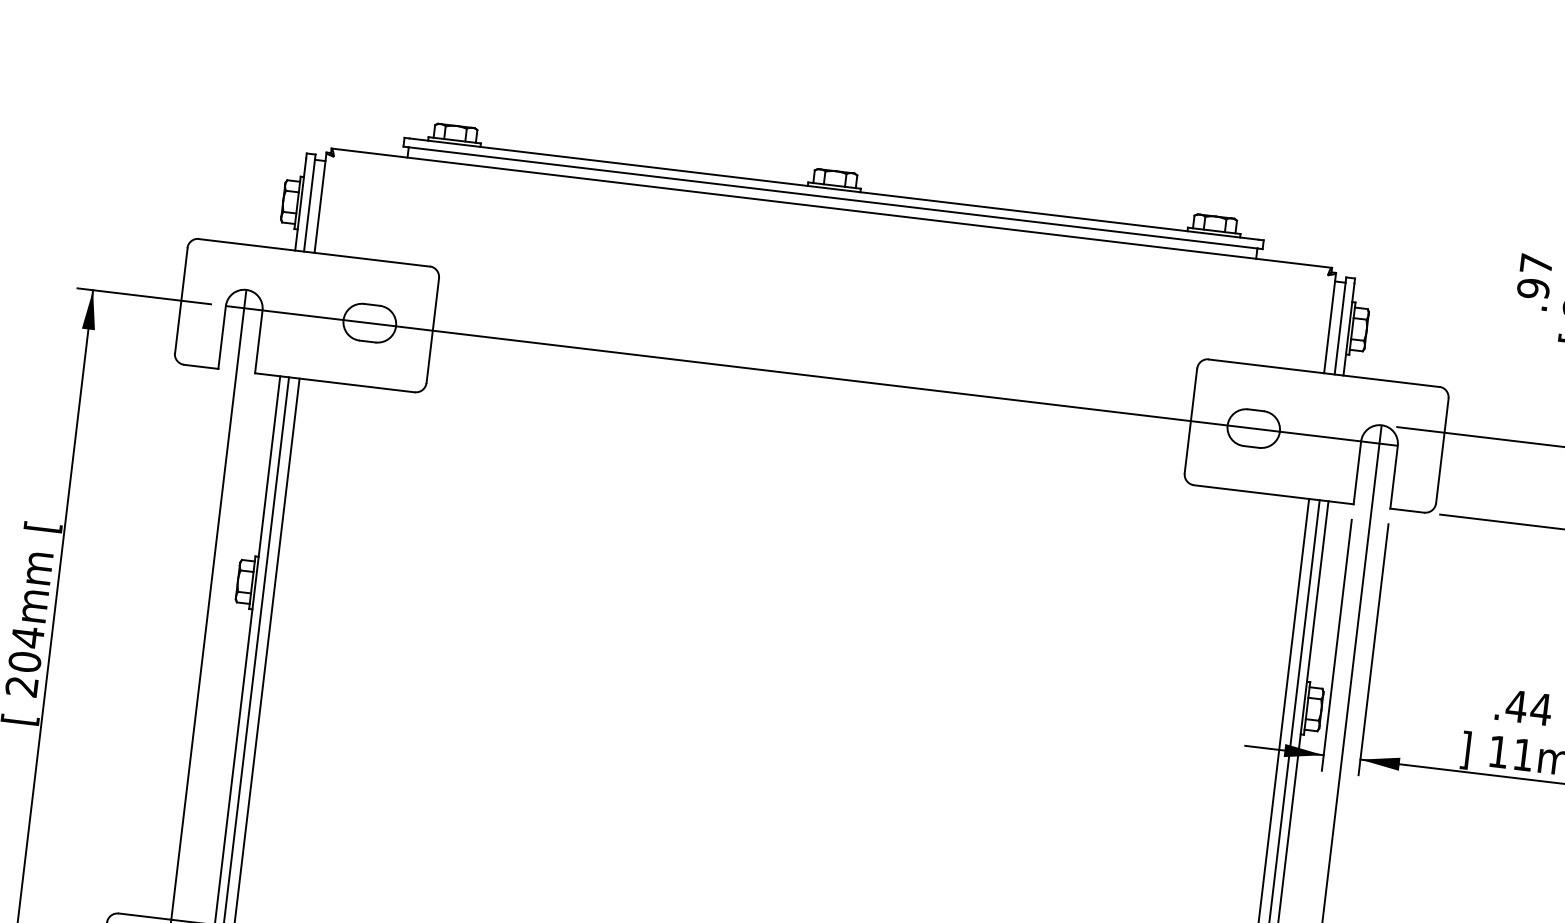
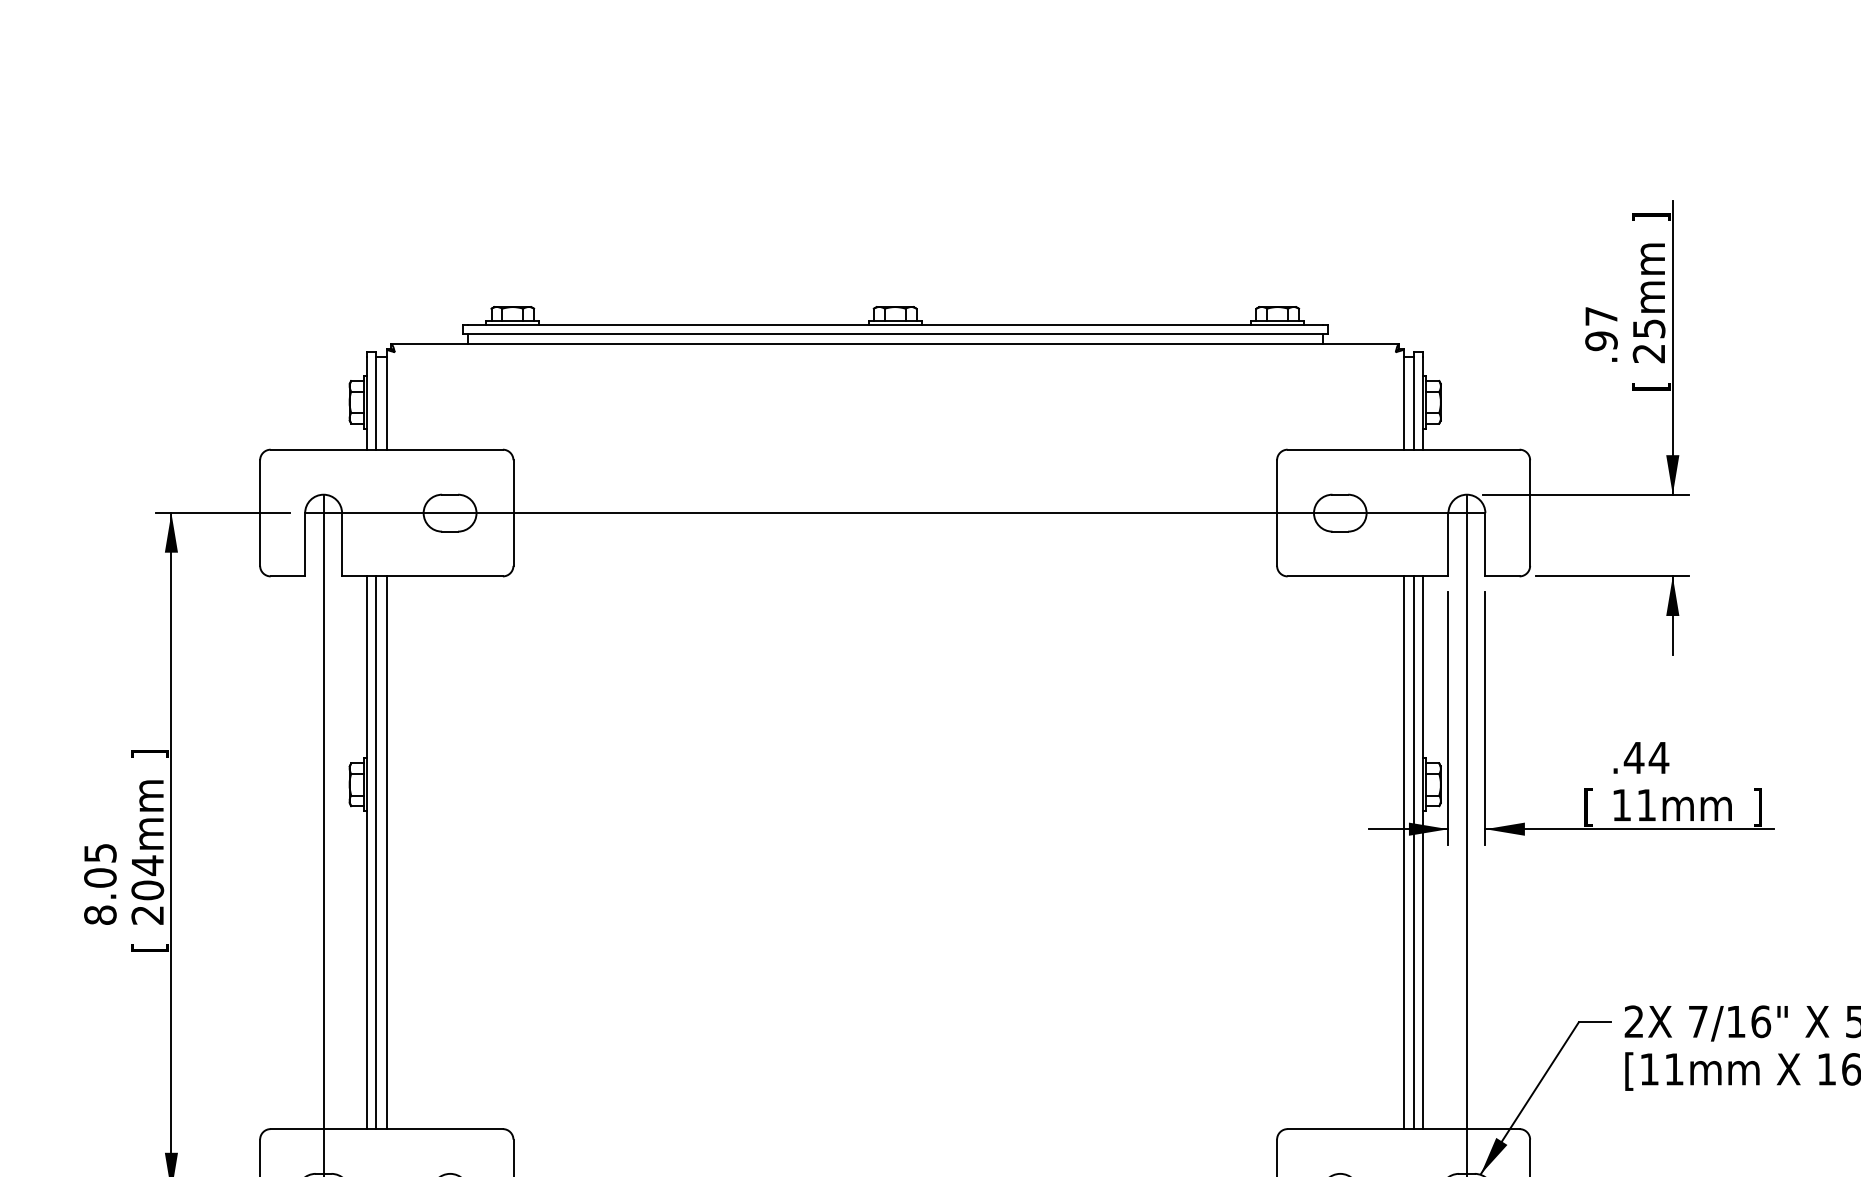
text: (42, 526) -> (149, 753), [ -> ]
text: (1465, 750) -> (1588, 807), ] -> [

